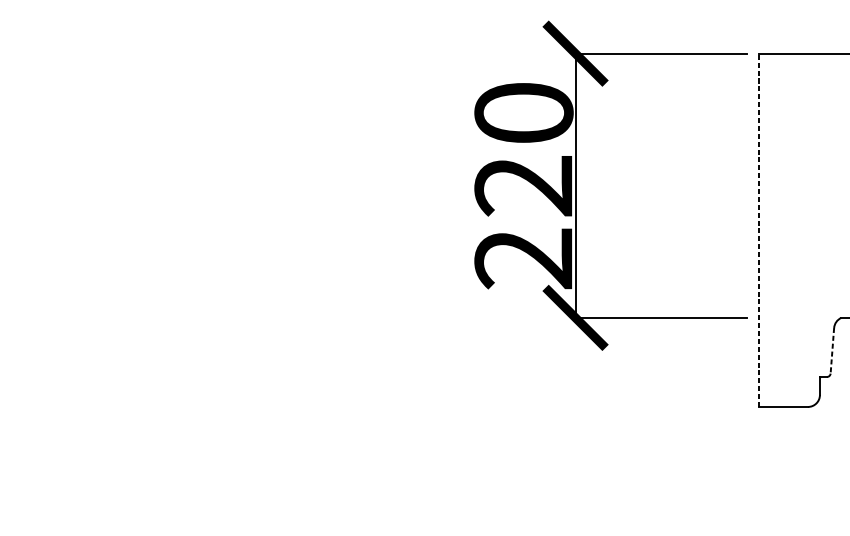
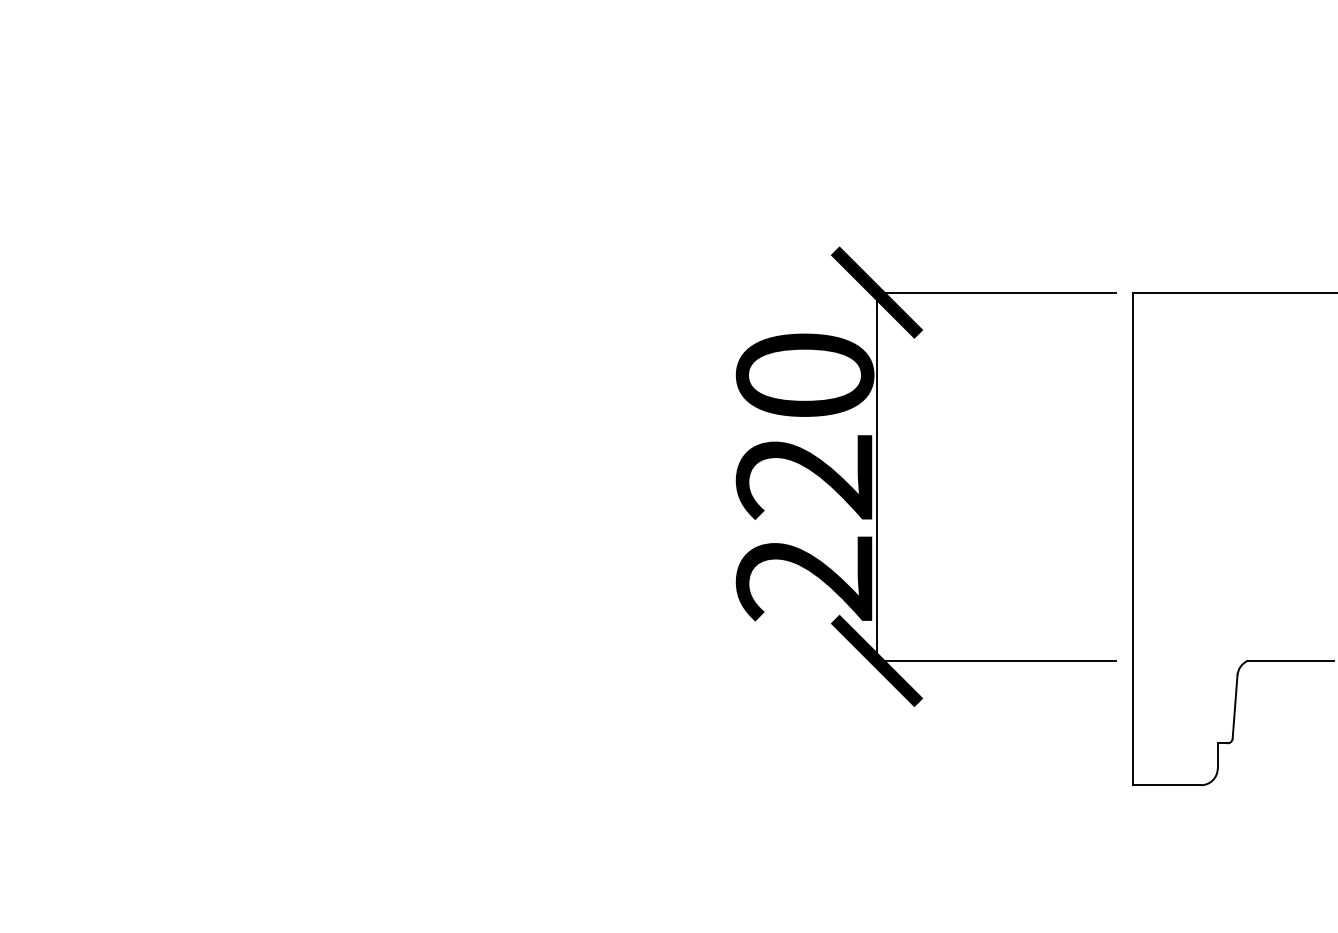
line: (759, 230) -> (1133, 538), dashed -> solid
line: (832, 350) -> (1235, 706), dashed -> solid

